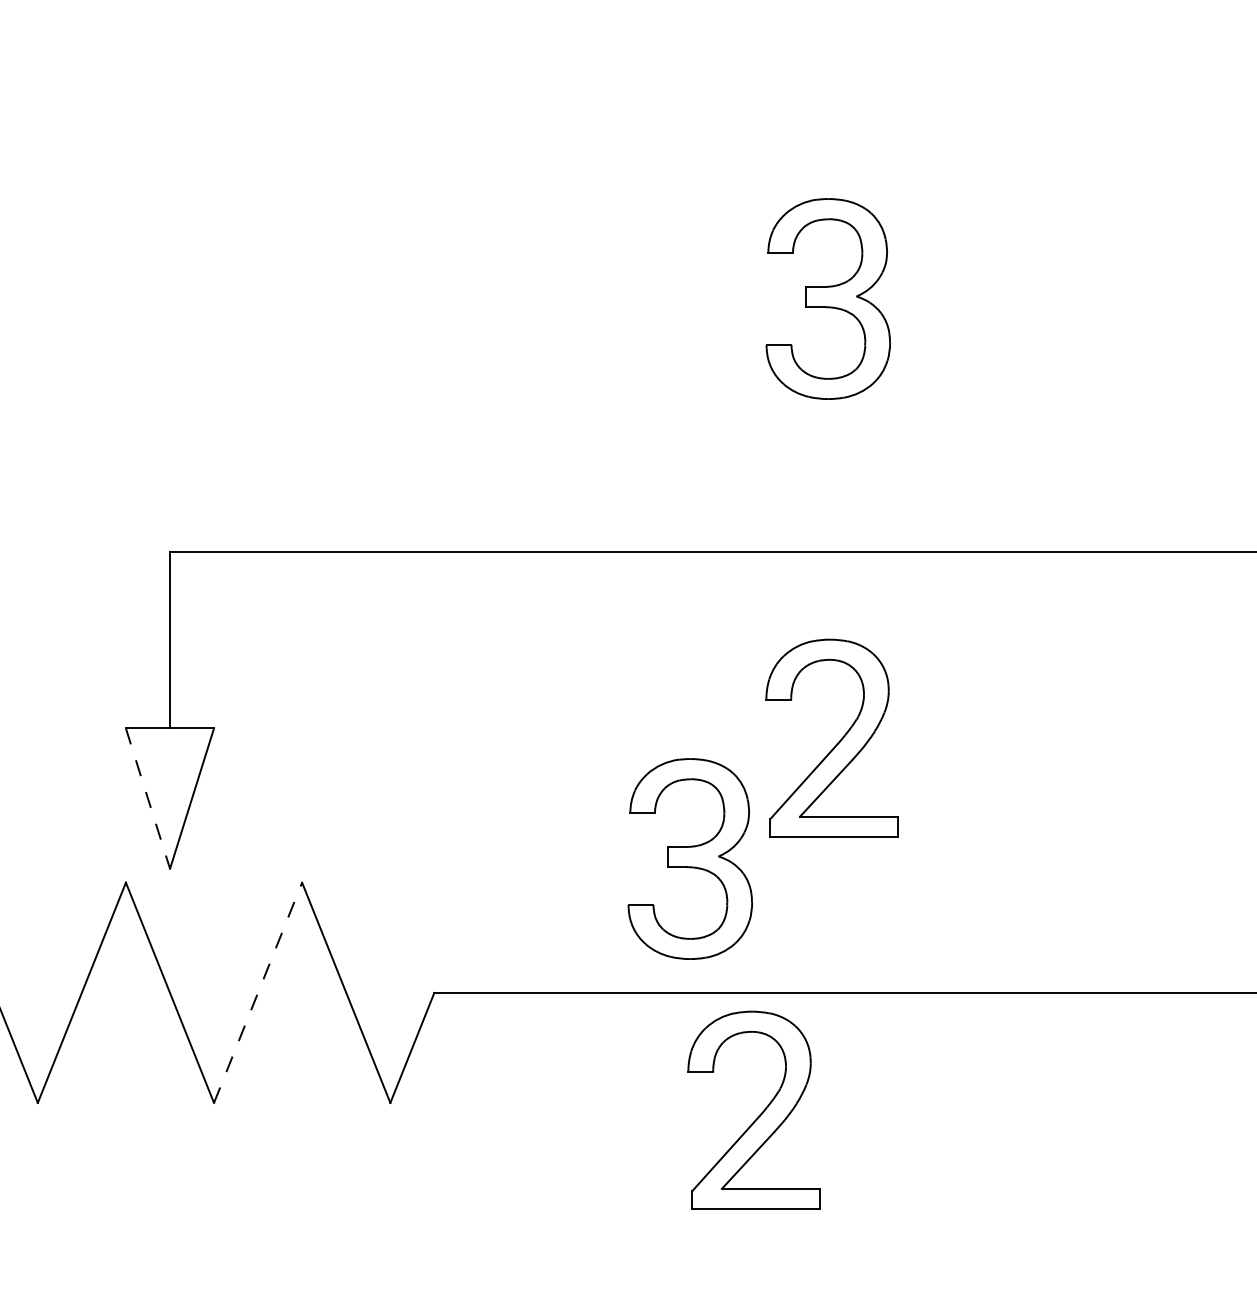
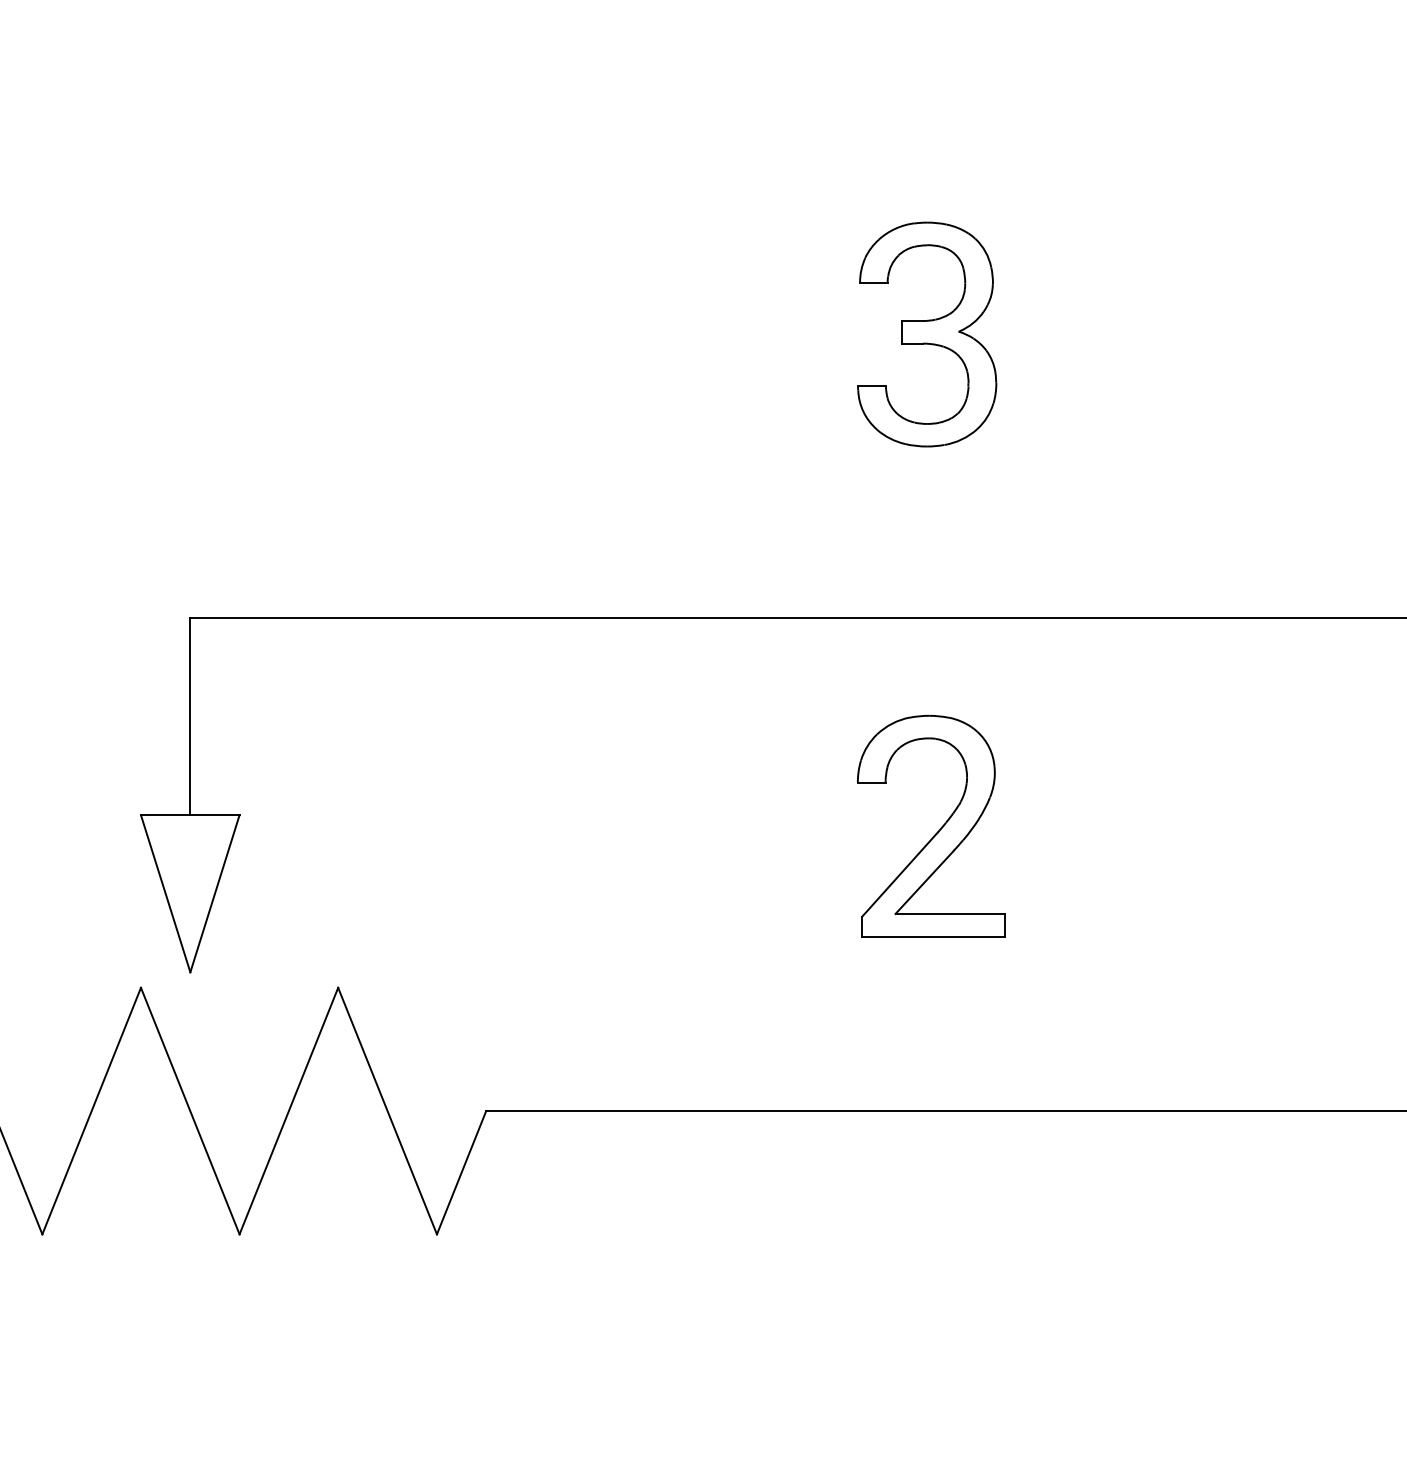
line: (148, 798) -> (166, 893), dashed -> solid
part: (689, 858) -> (771, 960), removed
line: (258, 992) -> (289, 1110), dashed -> solid
part: (759, 1114) -> (850, 1247), removed

